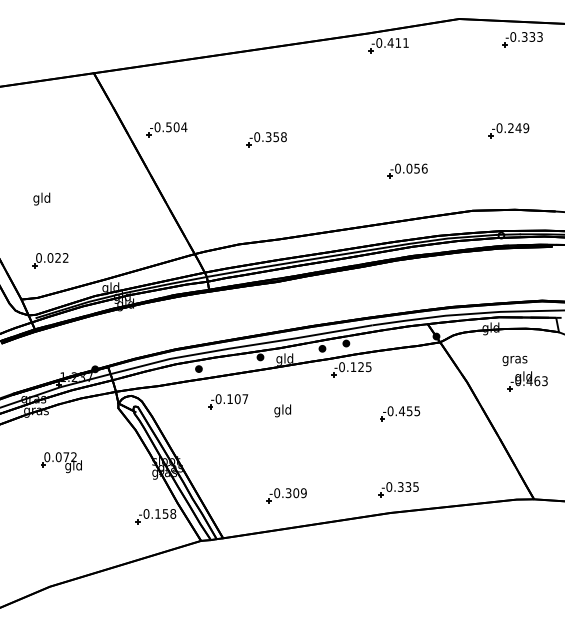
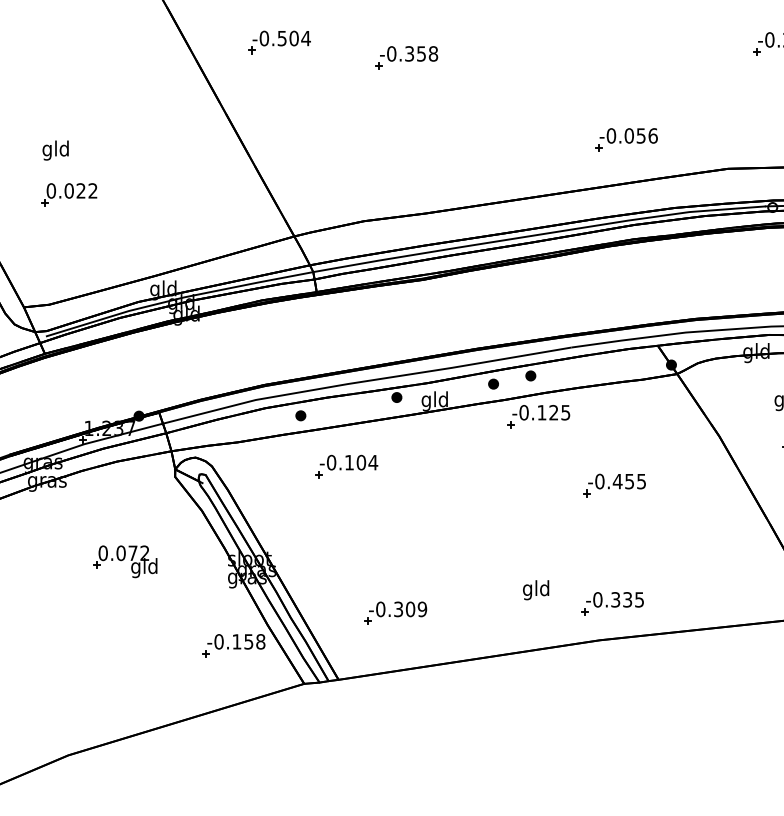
part: (166, 129) -> (278, 41), moved
part: (407, 170) -> (626, 138), moved
part: (50, 260) -> (69, 194), moved
text: (245, 398) -> (373, 461), -0.107 -> -0.104
text: (282, 410) -> (535, 589), moved
part: (61, 462) -> (125, 561), moved
part: (286, 495) -> (395, 613), moved

